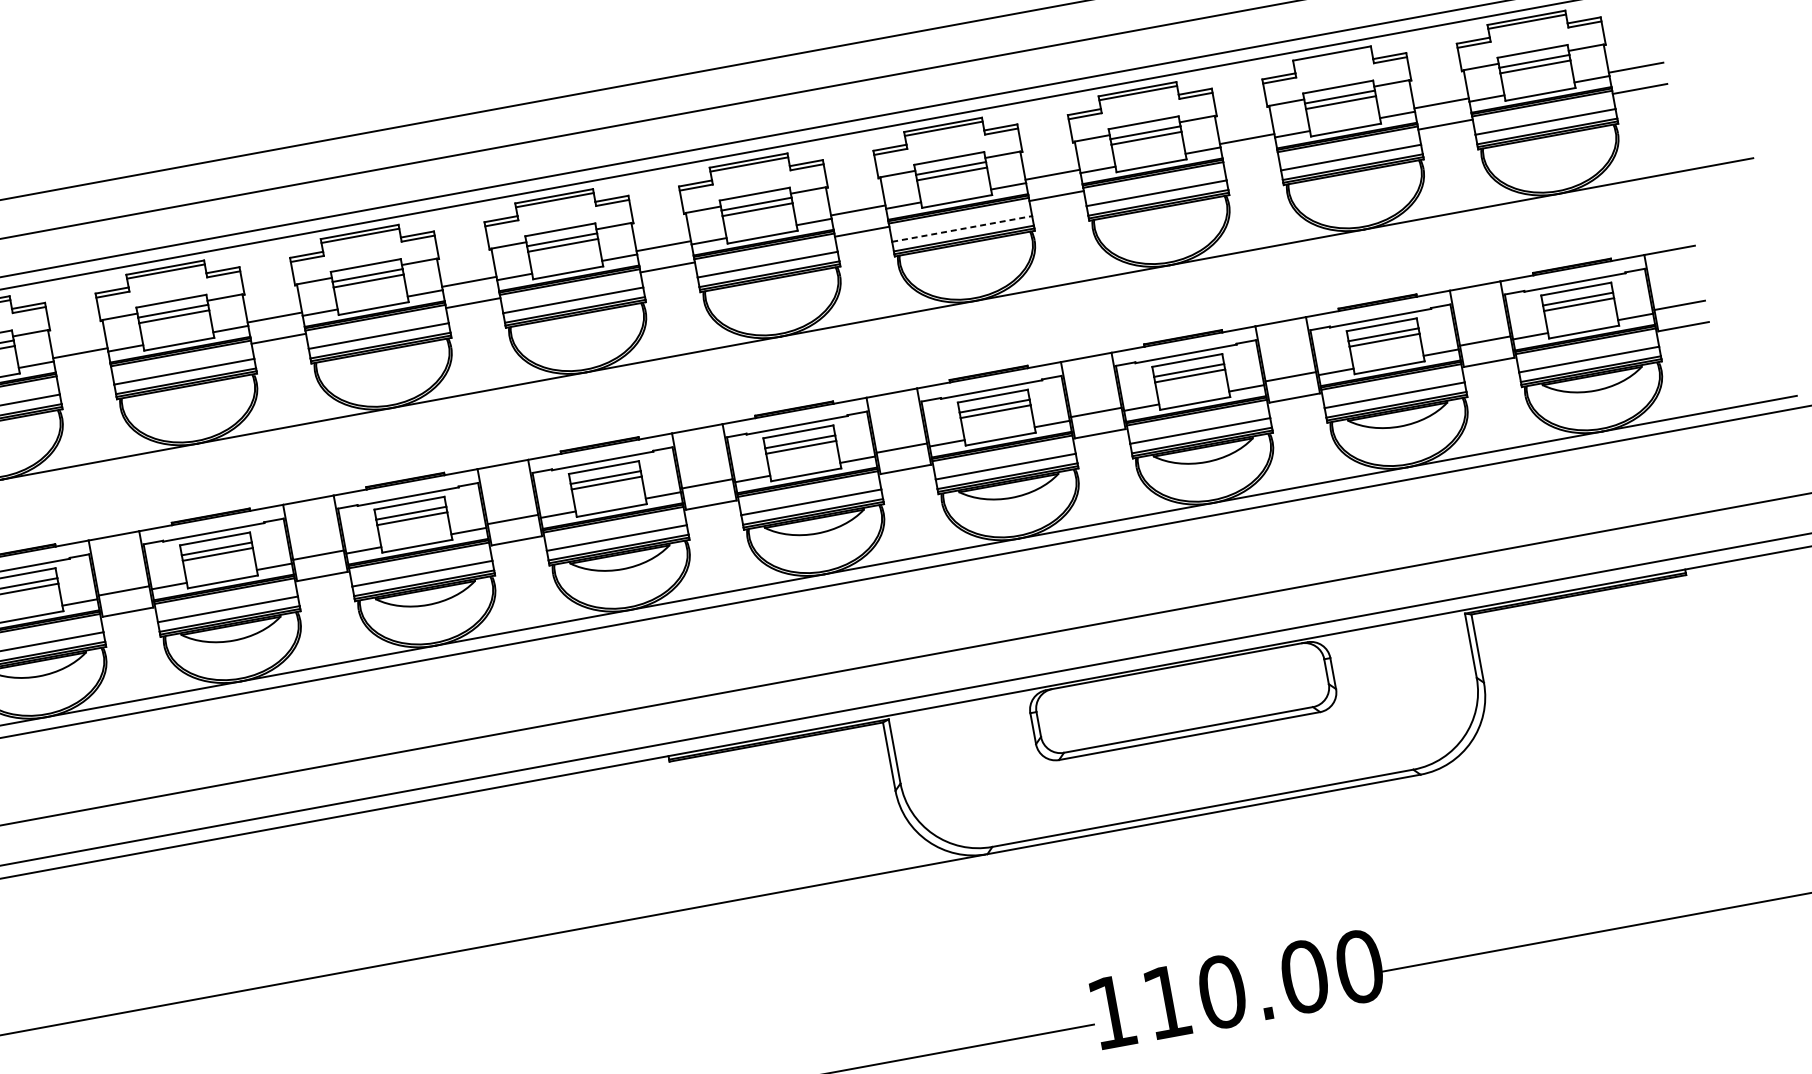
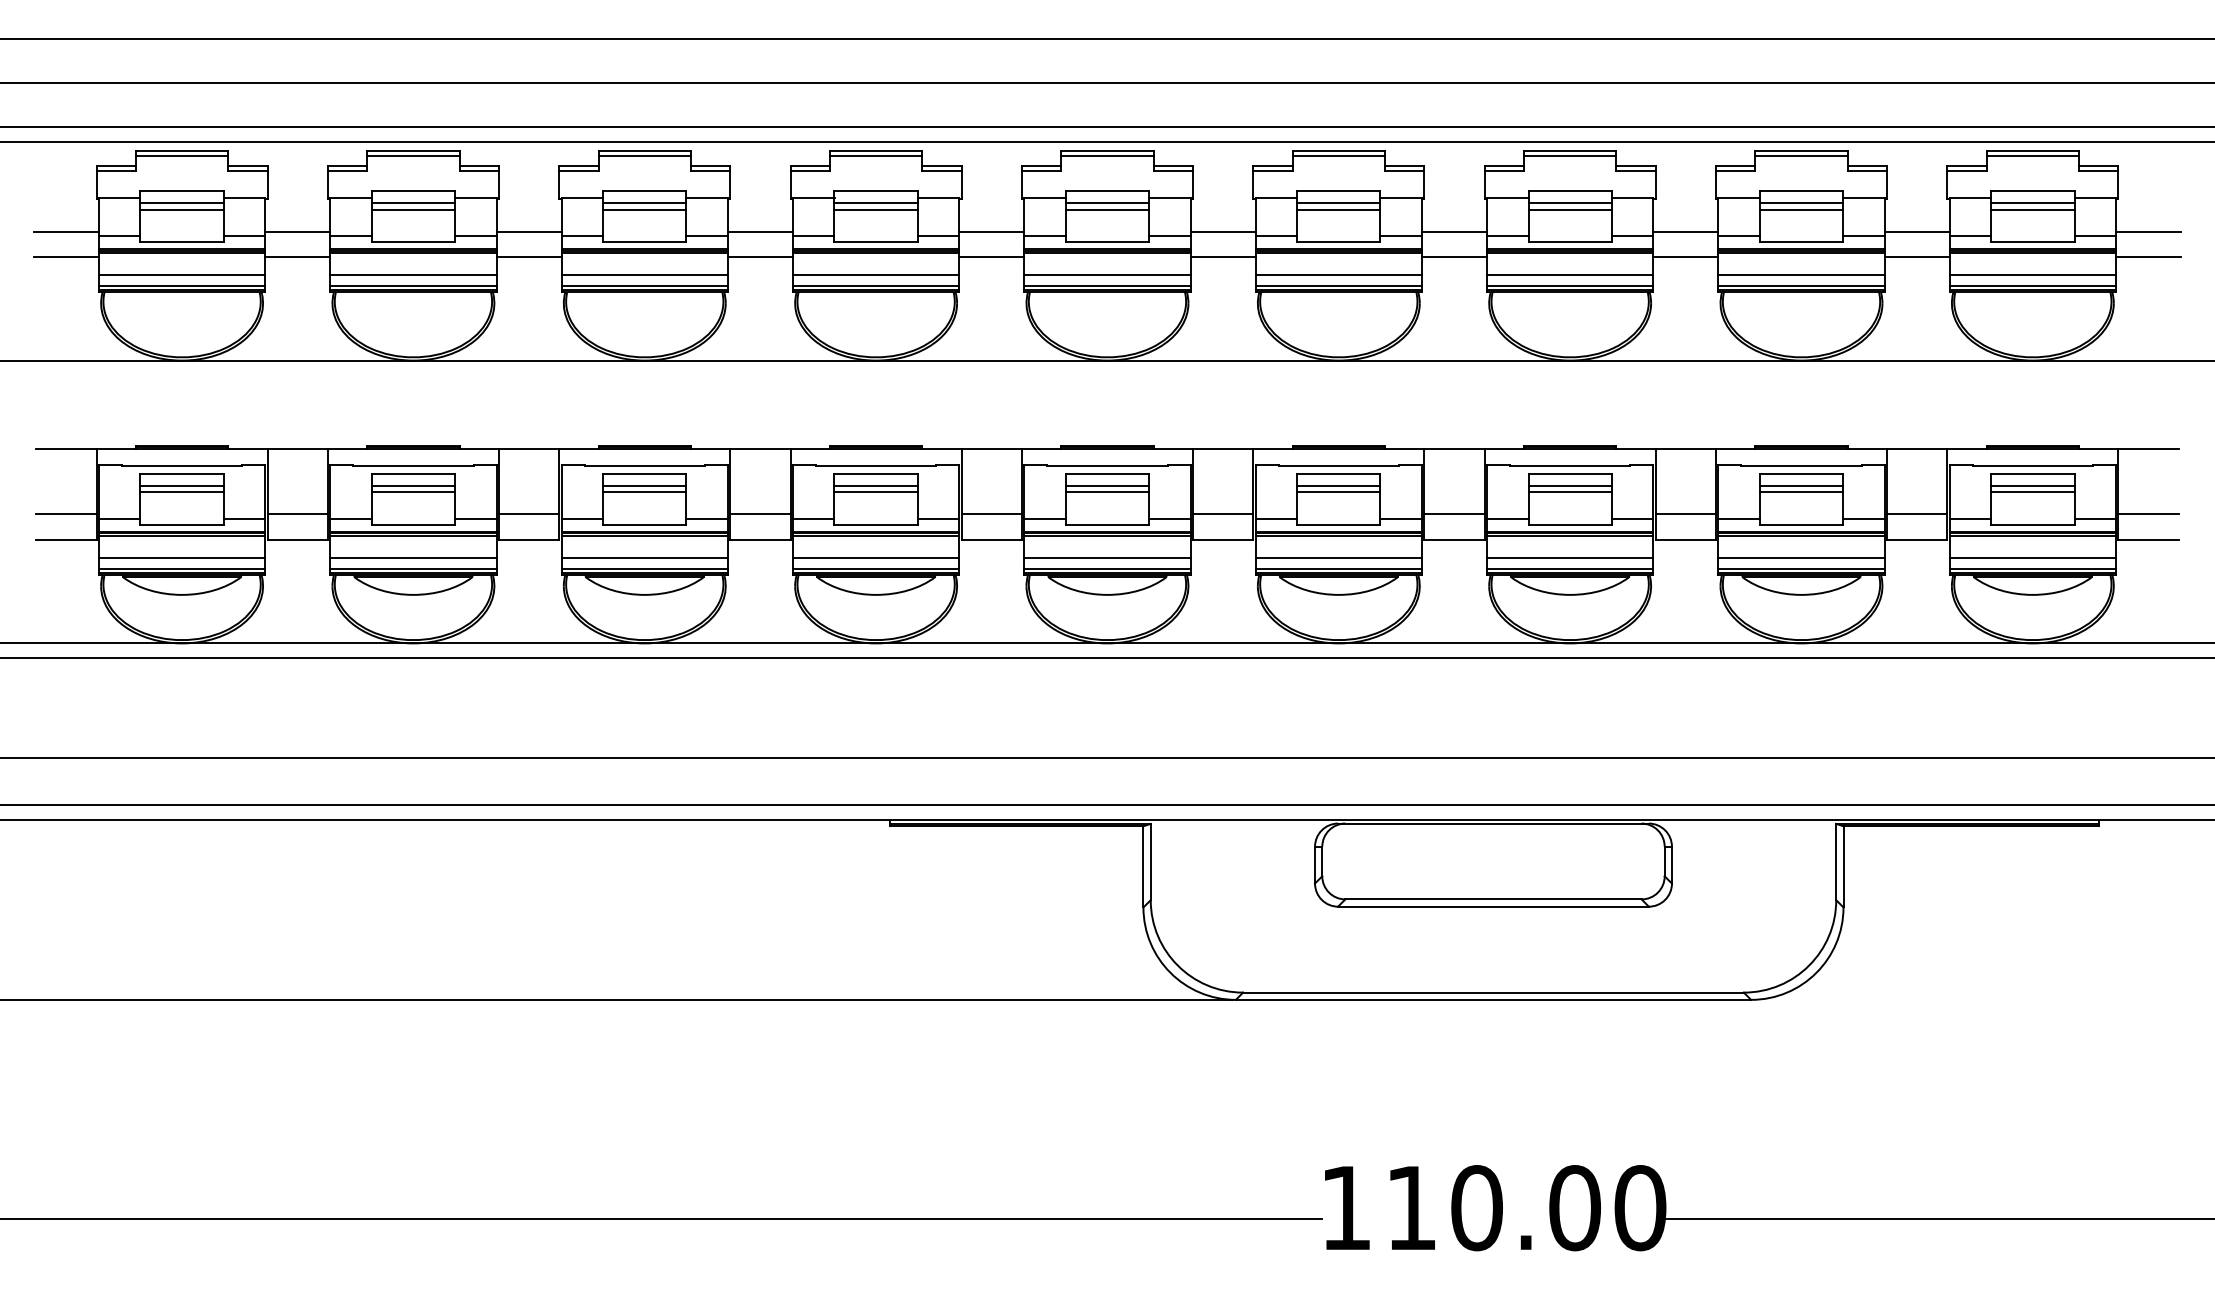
line: (1332, 57) -> (1801, 155), added
line: (1250, 160) -> (1685, 257), added
line: (962, 229) -> (1339, 275), dashed -> solid
line: (84, 374) -> (297, 257), added

